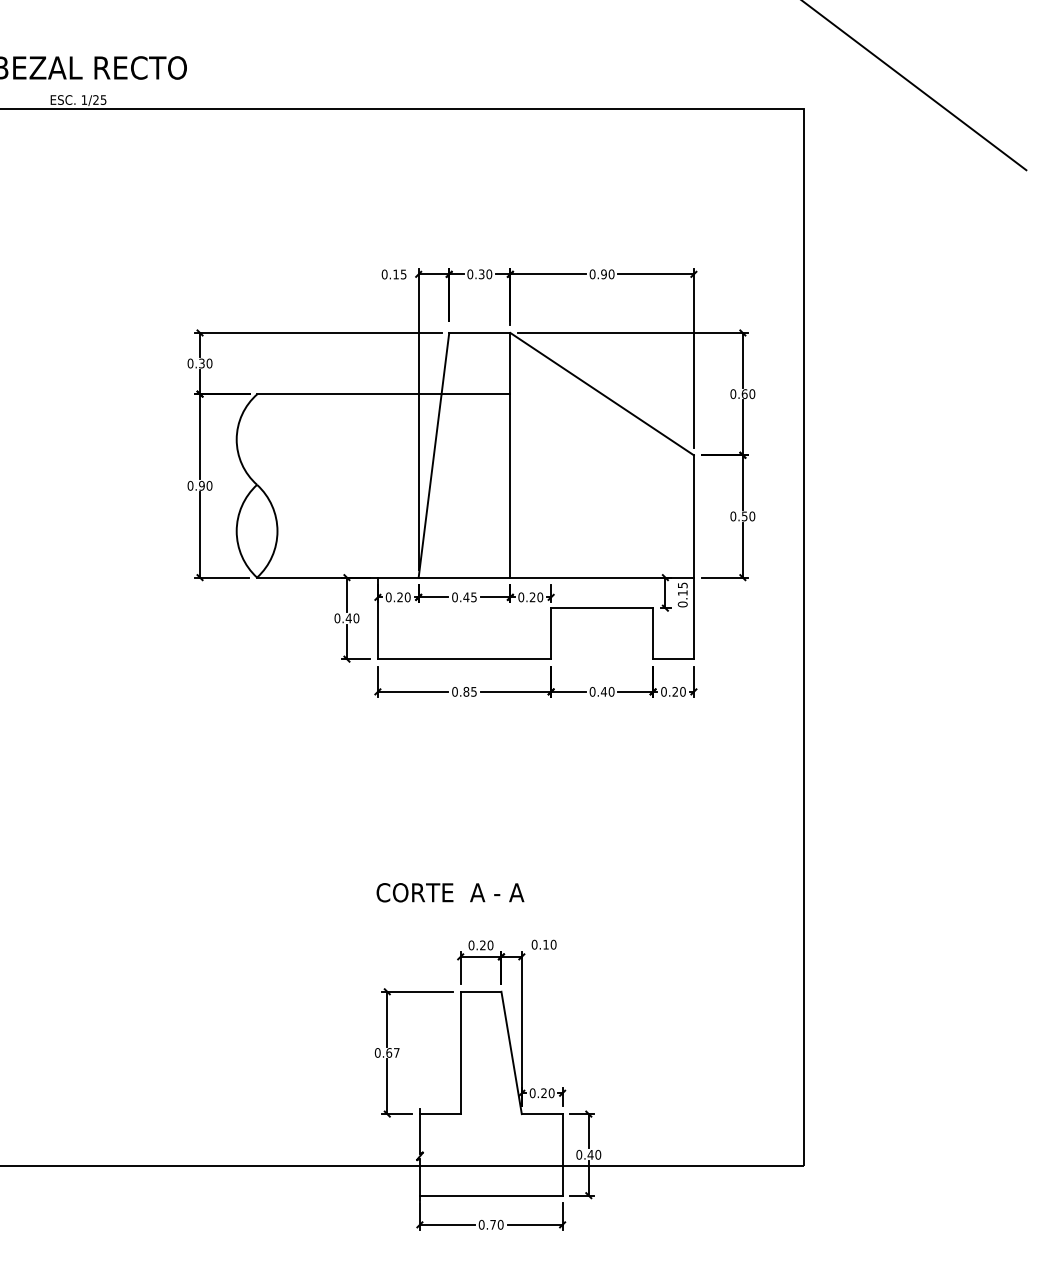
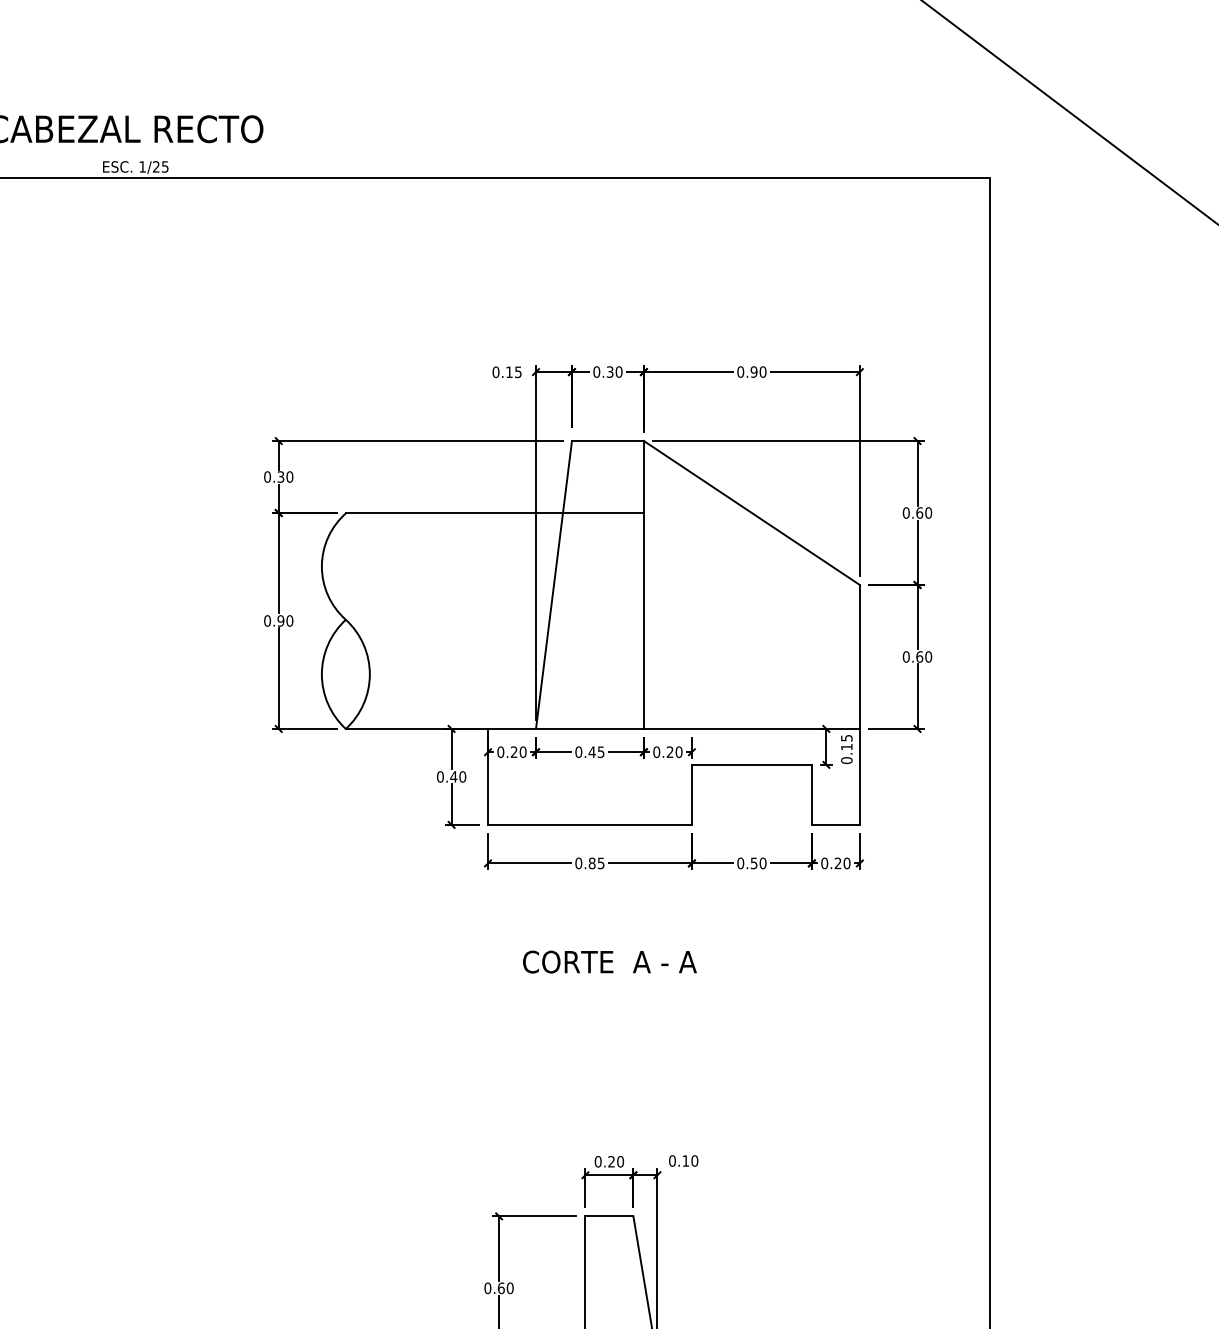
text: (744, 516) -> (919, 657), 0.50 -> 0.60
text: (603, 691) -> (753, 862), 0.40 -> 0.50
text: (450, 892) -> (609, 961), moved
text: (396, 1052) -> (509, 1287), 0.67 -> 0.60

